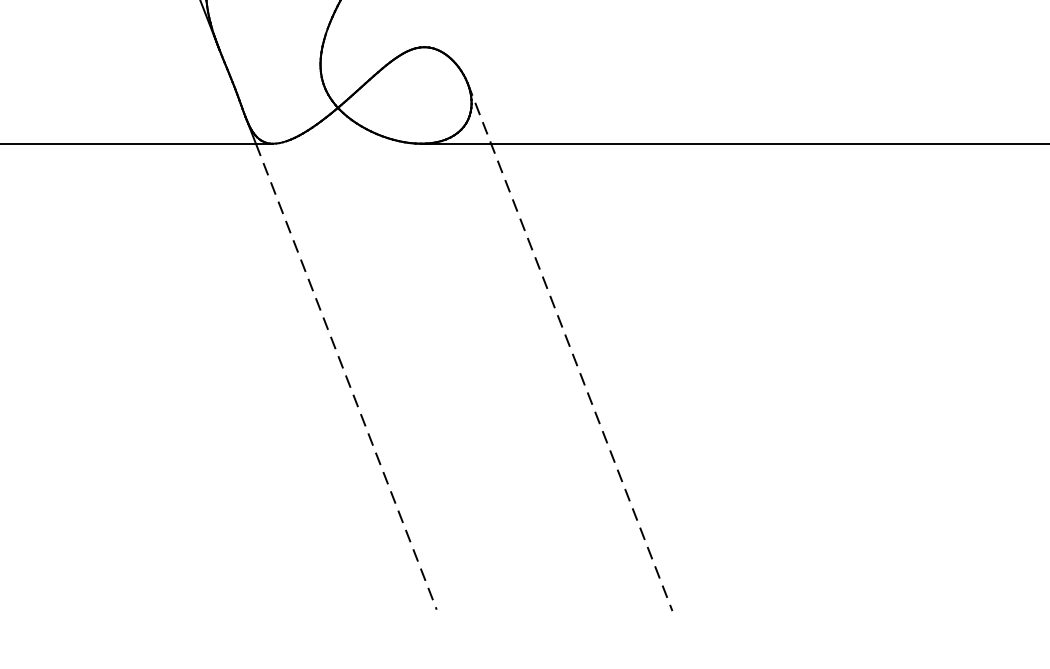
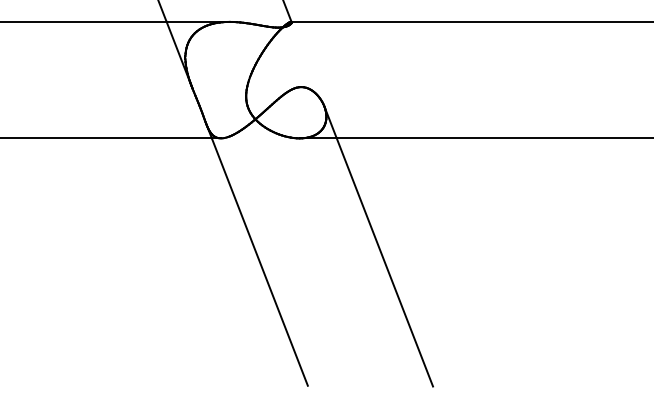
line: (569, 347) -> (378, 246), dashed -> solid
line: (345, 377) -> (259, 262), dashed -> solid

